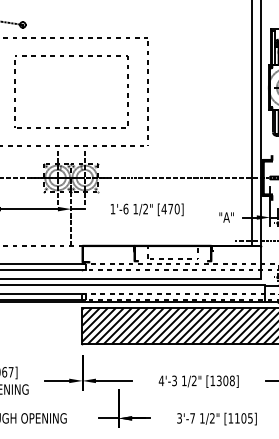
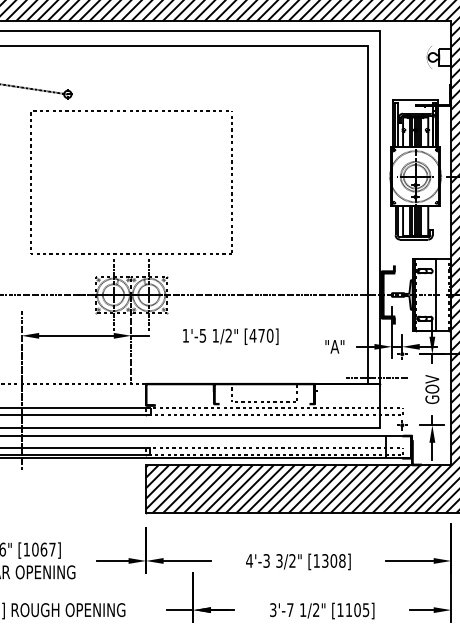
part: (70, 56) -> (130, 135), removed
text: (125, 208) -> (202, 335), 1'-6 -> 1'-5
text: (184, 380) -> (279, 560), 1/2" -> 3/2"

